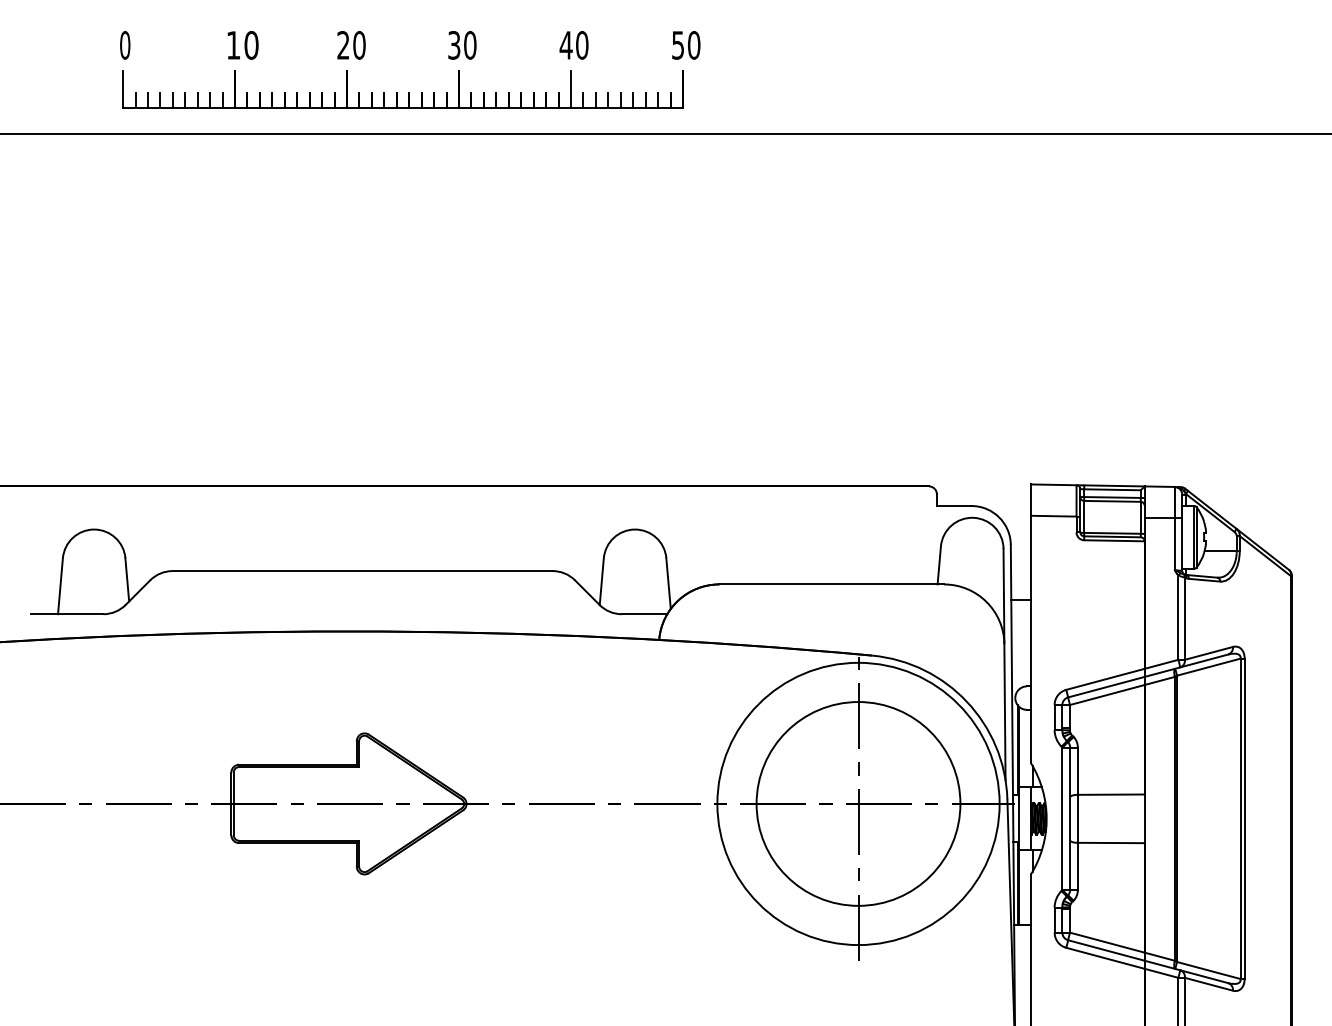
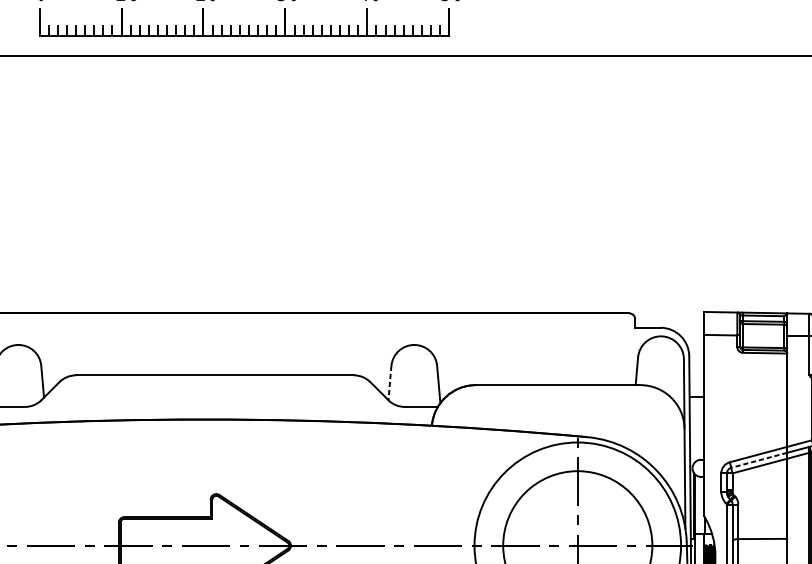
line: (601, 581) -> (389, 382), solid -> dashed
line: (1106, 687) -> (759, 460), solid -> dashed

